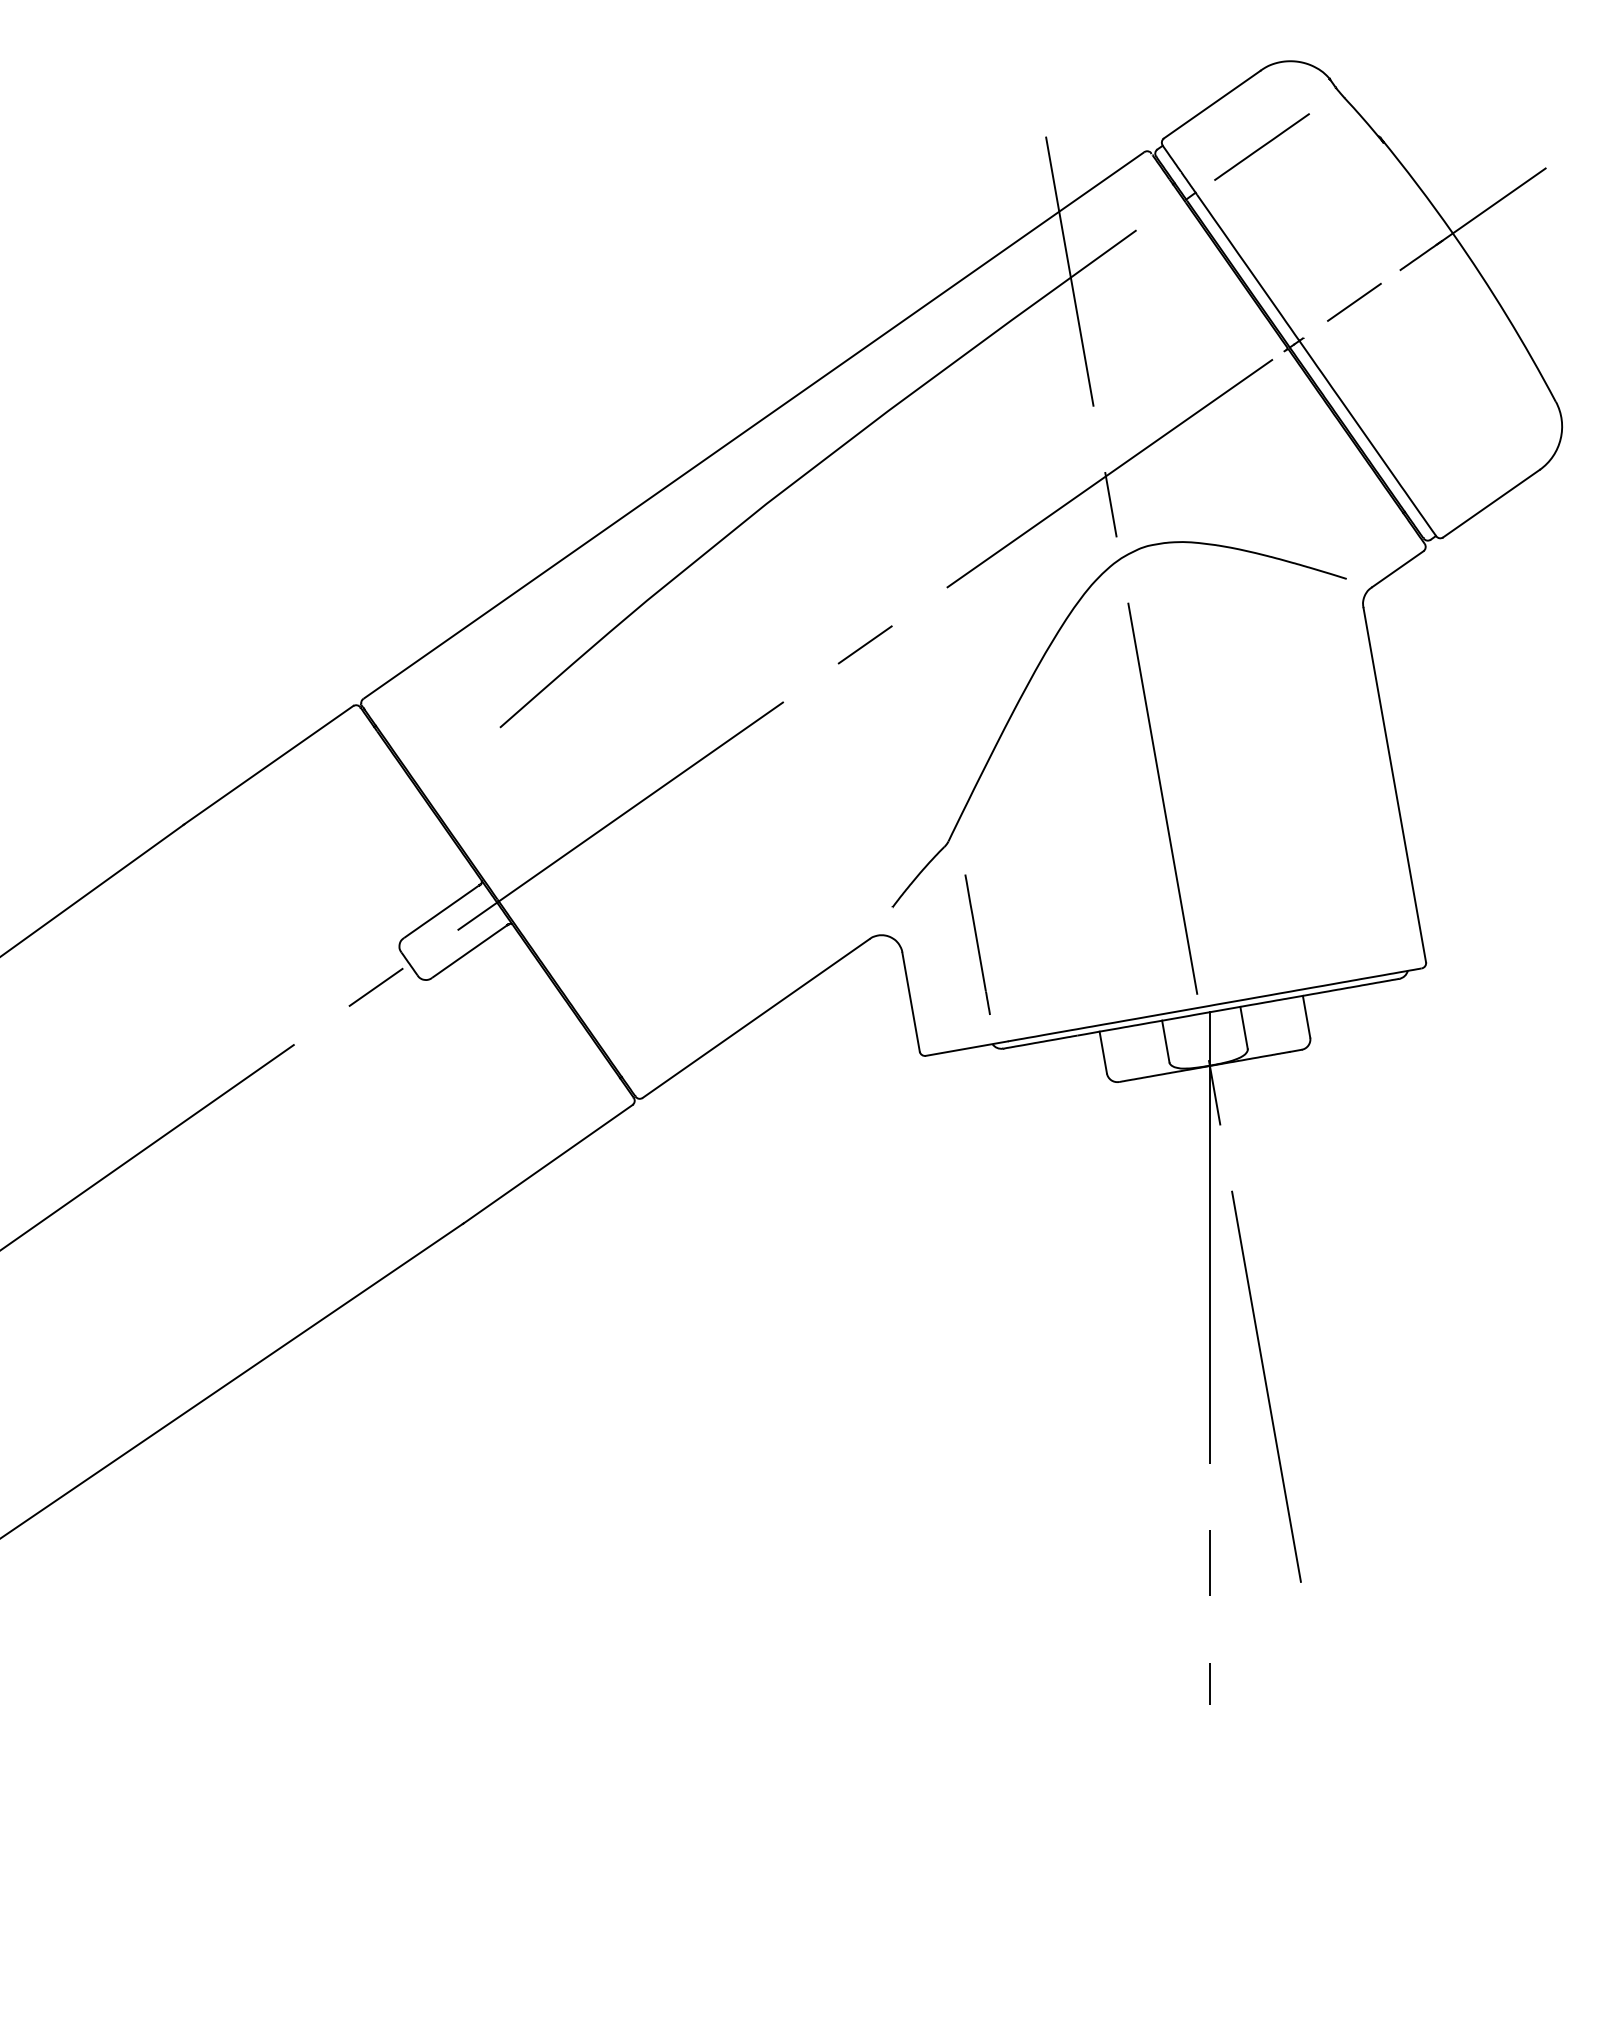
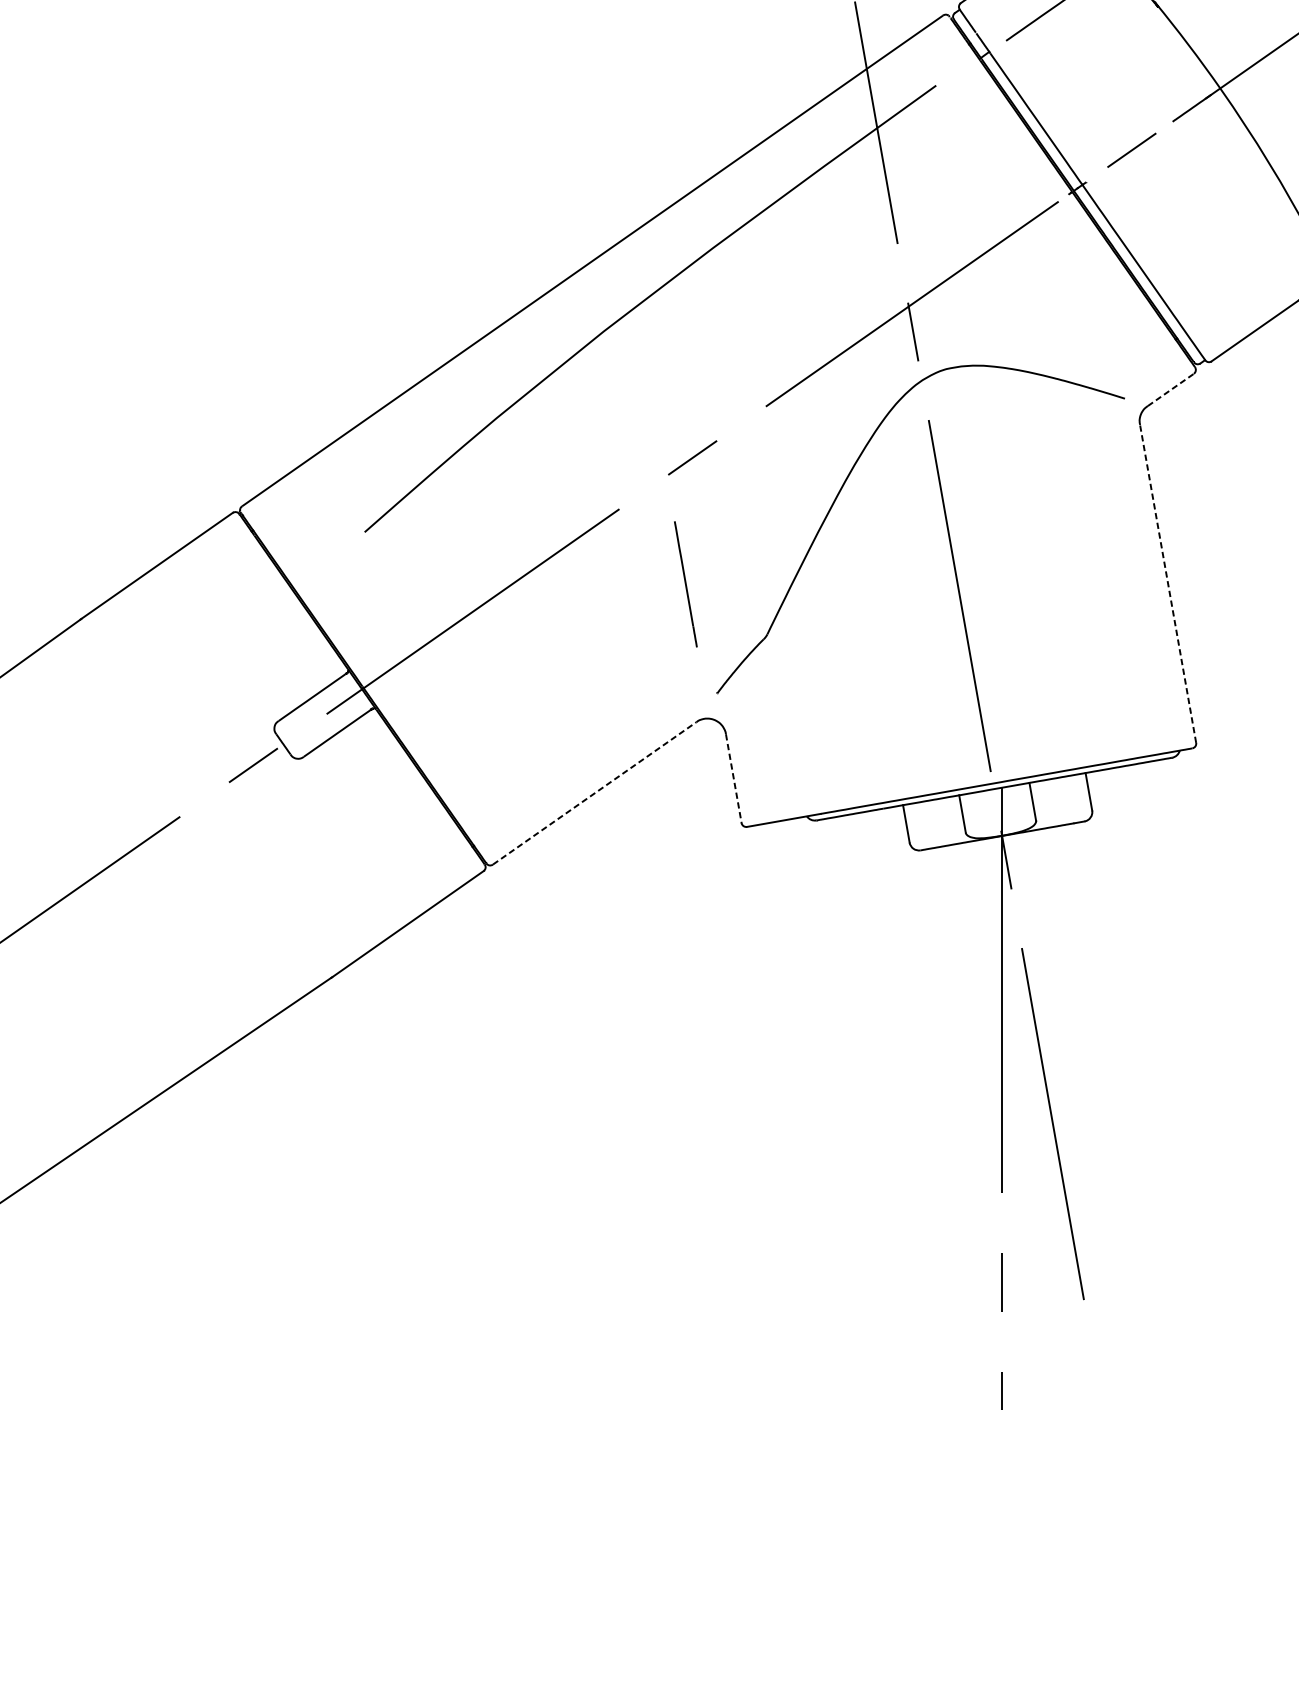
line: (1398, 568) -> (1171, 389), solid -> dashed
line: (1394, 785) -> (1167, 584), solid -> dashed
line: (977, 944) -> (685, 584), moved
line: (911, 1002) -> (734, 778), solid -> dashed
line: (756, 1018) -> (594, 793), solid -> dashed

